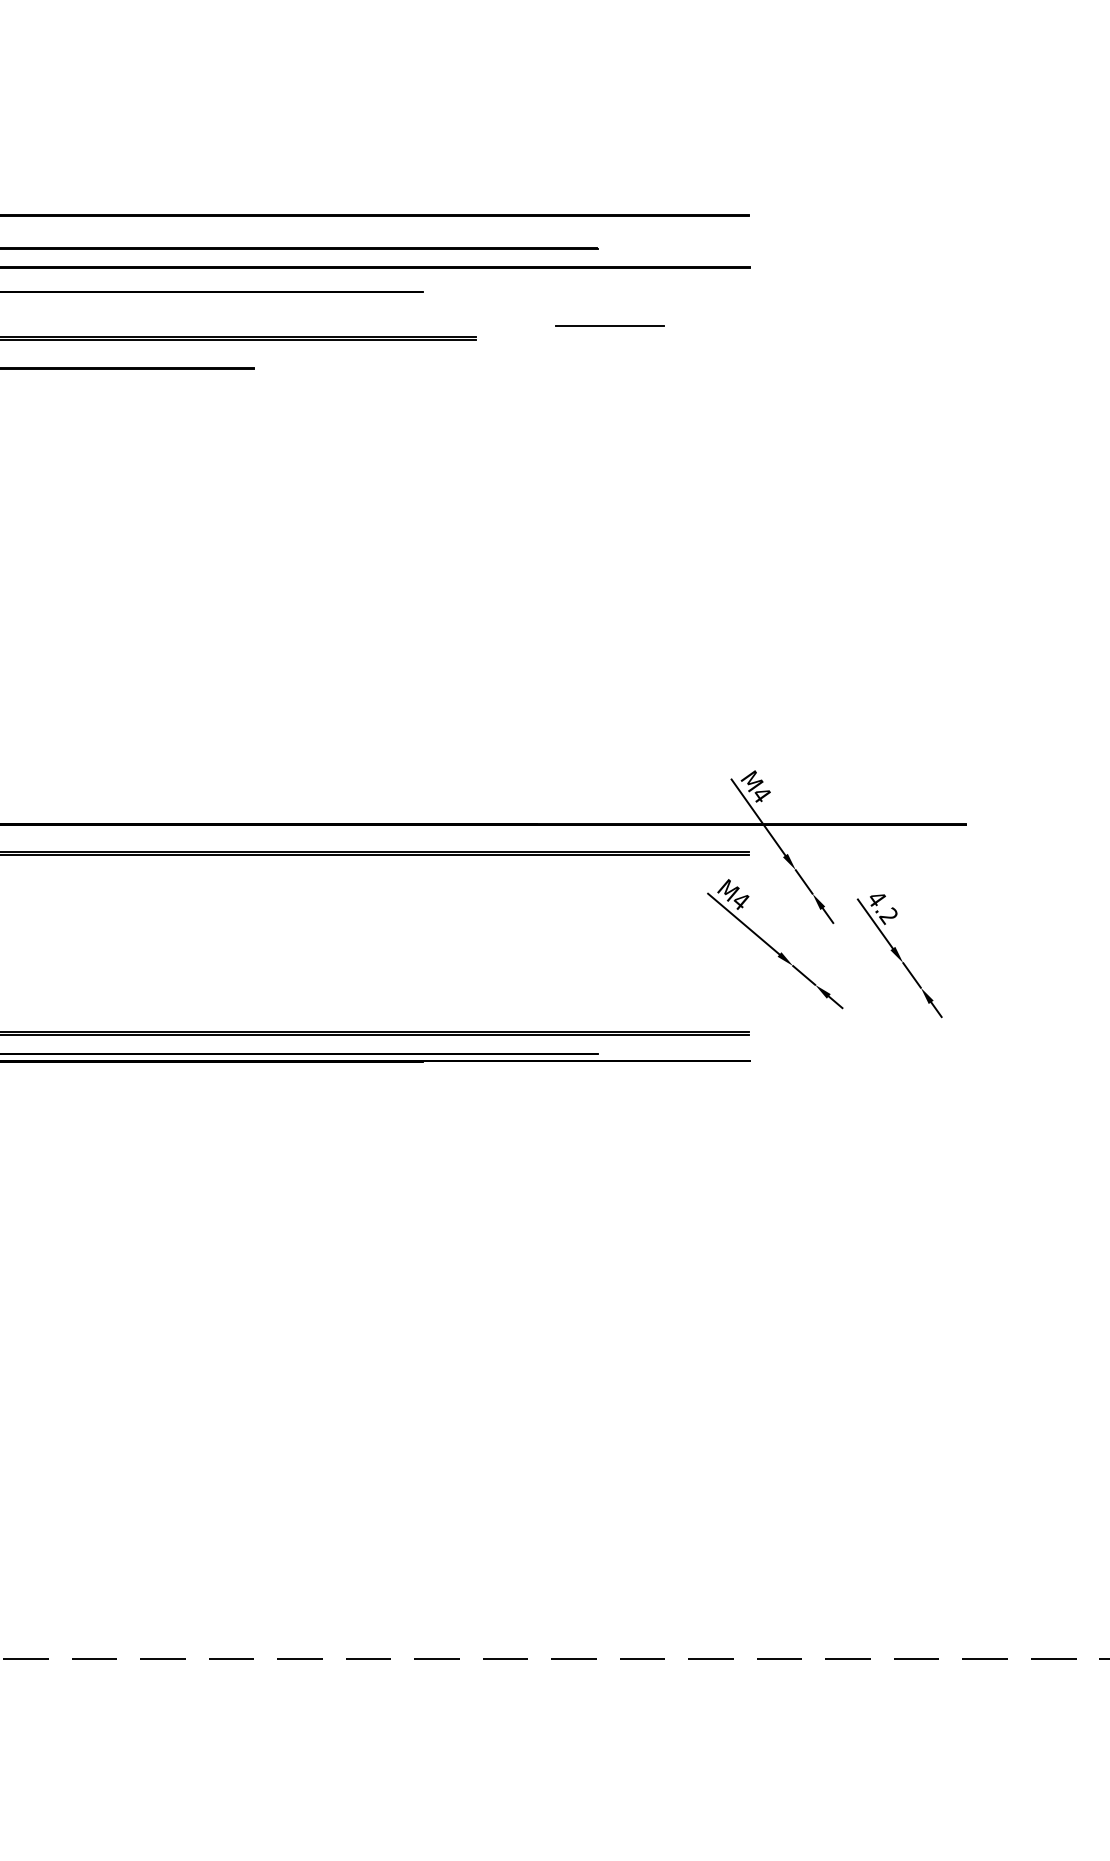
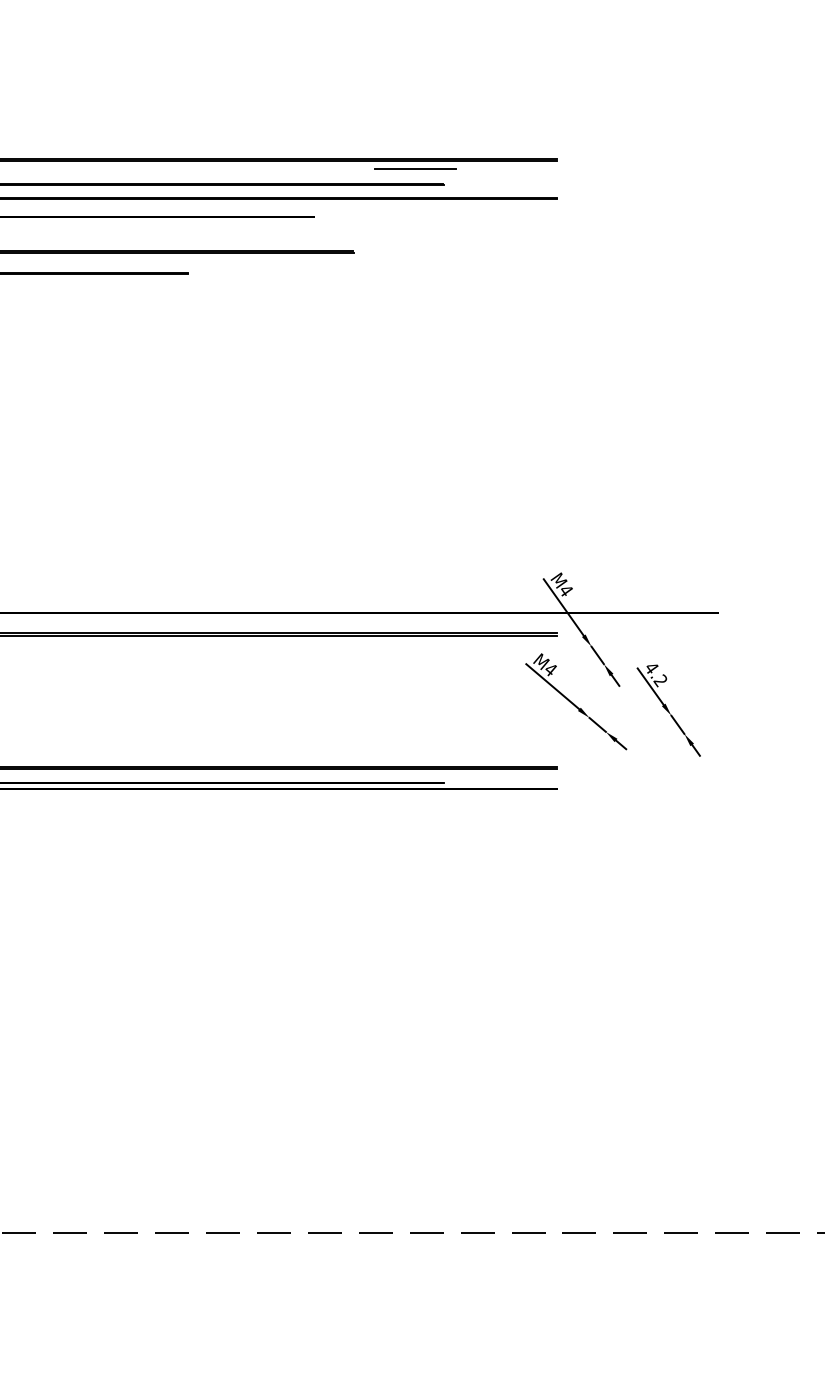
line: (609, 325) -> (415, 168), moved

